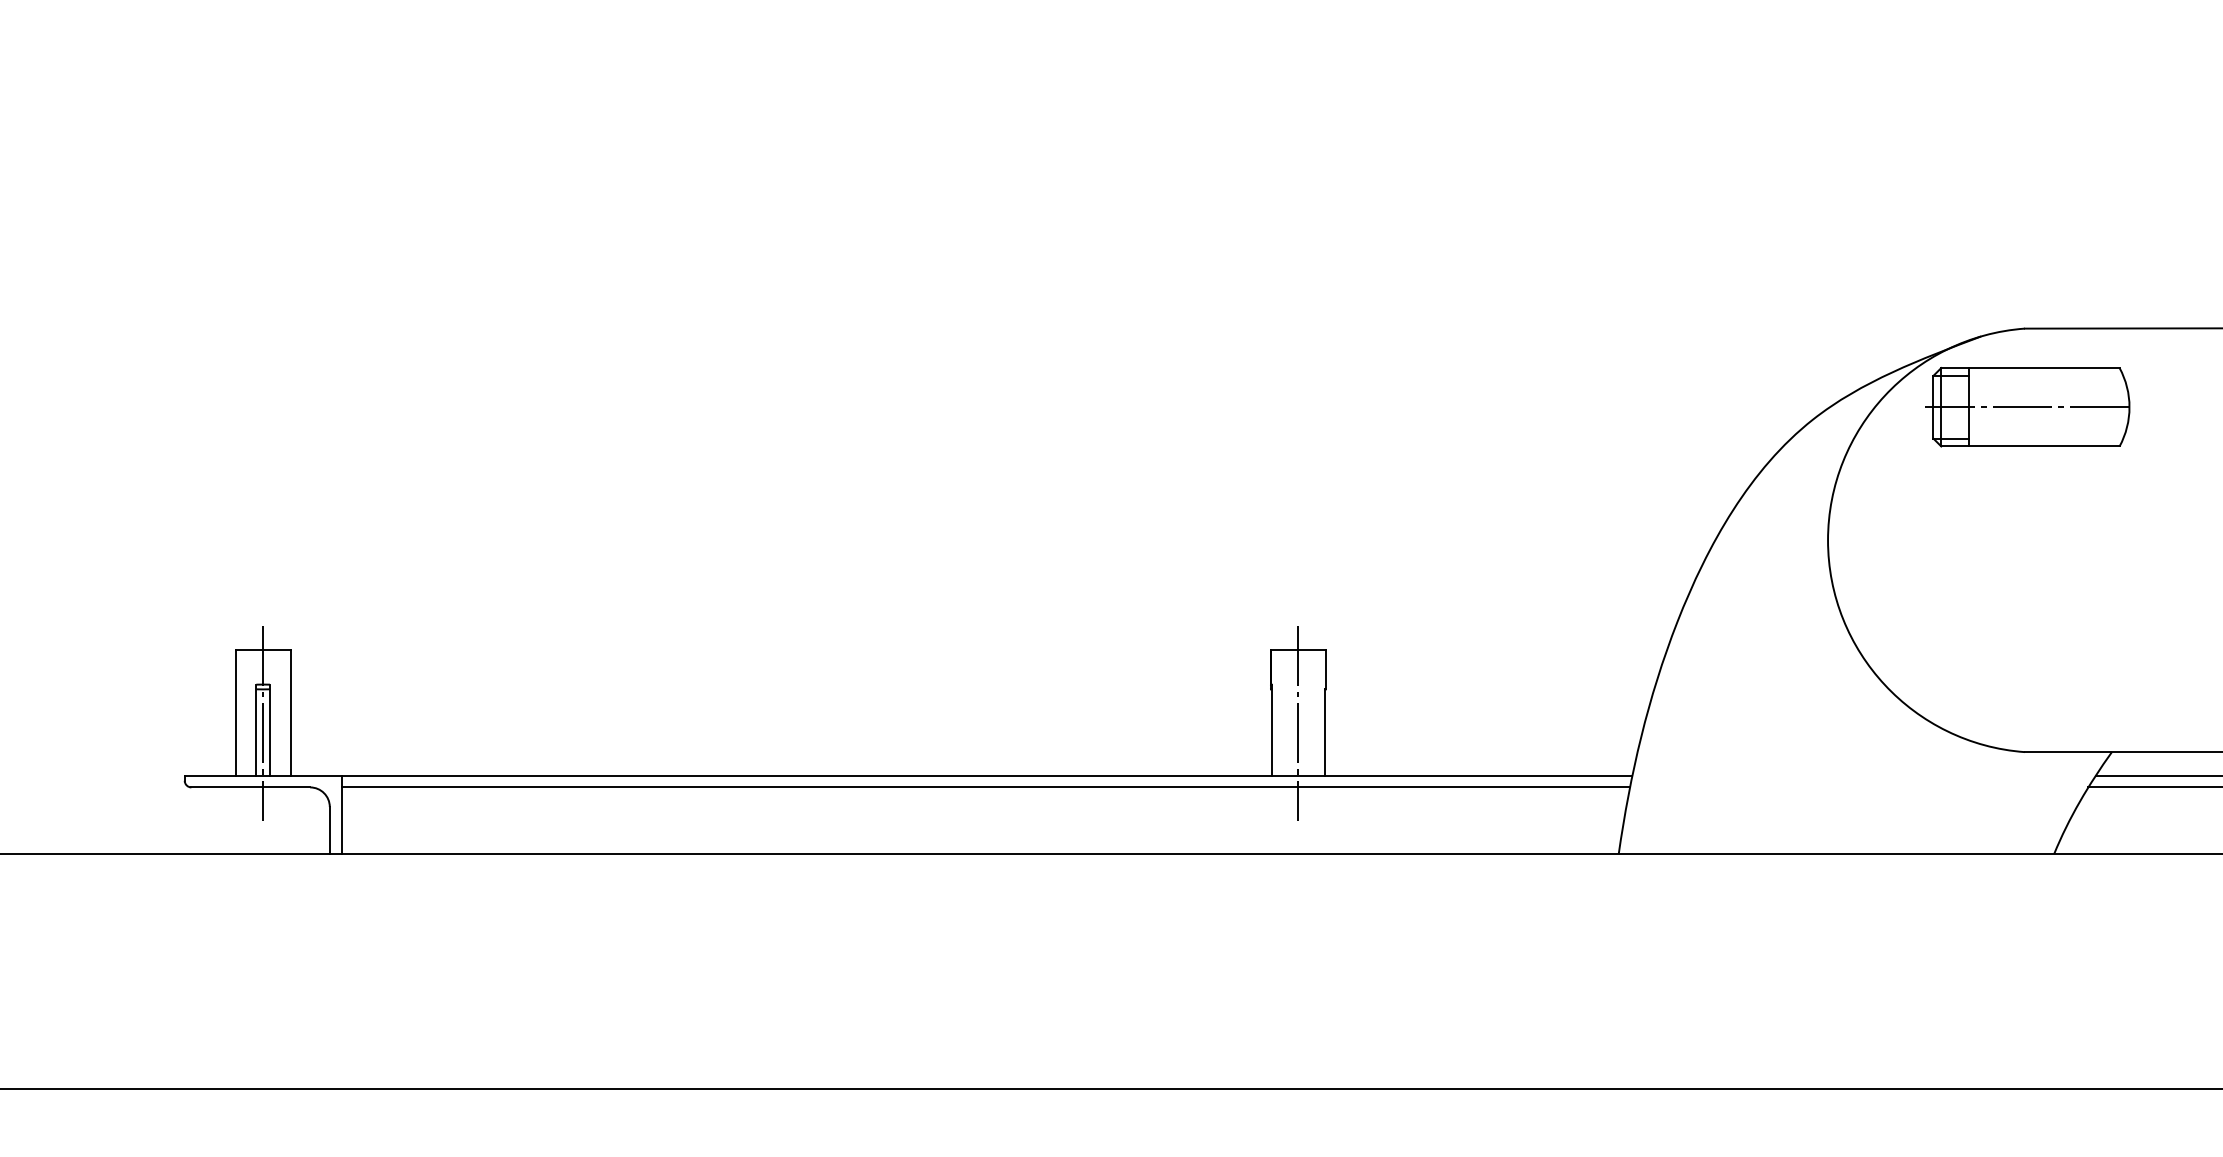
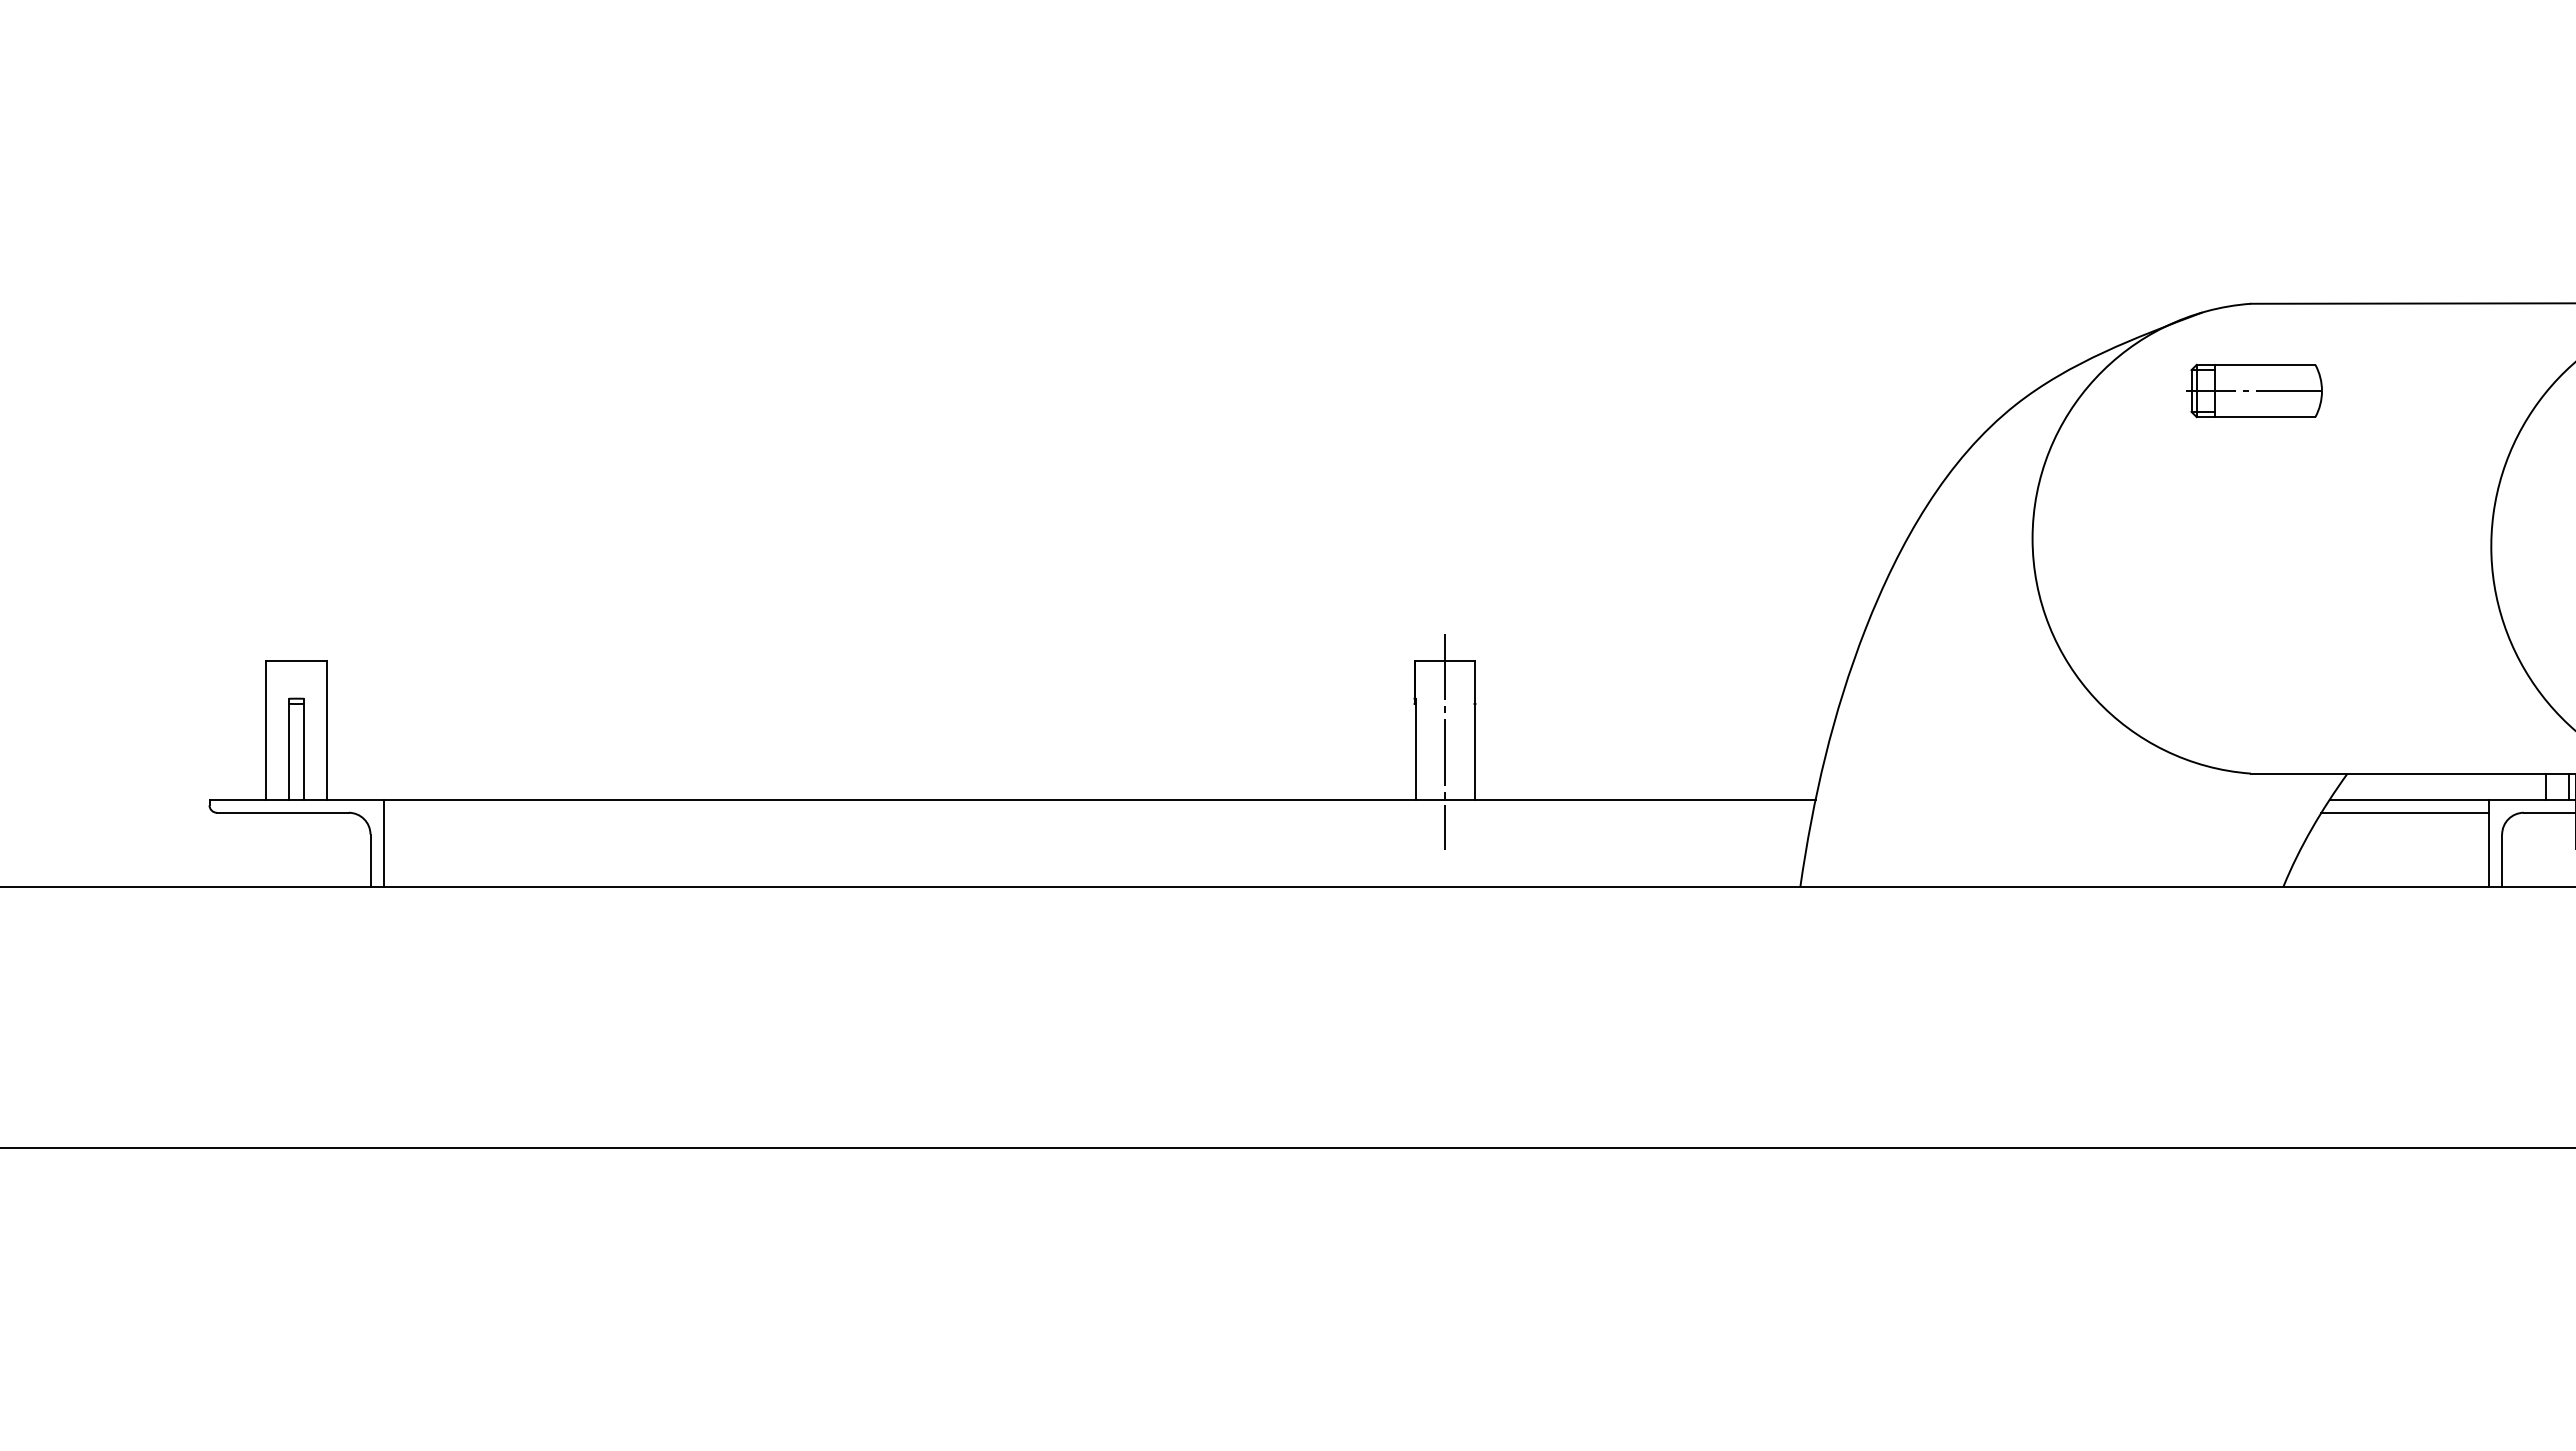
part: (2028, 406) -> (2254, 390), size x0.6
line: (263, 723) -> (296, 741), removed
line: (985, 787) -> (1097, 812), removed

